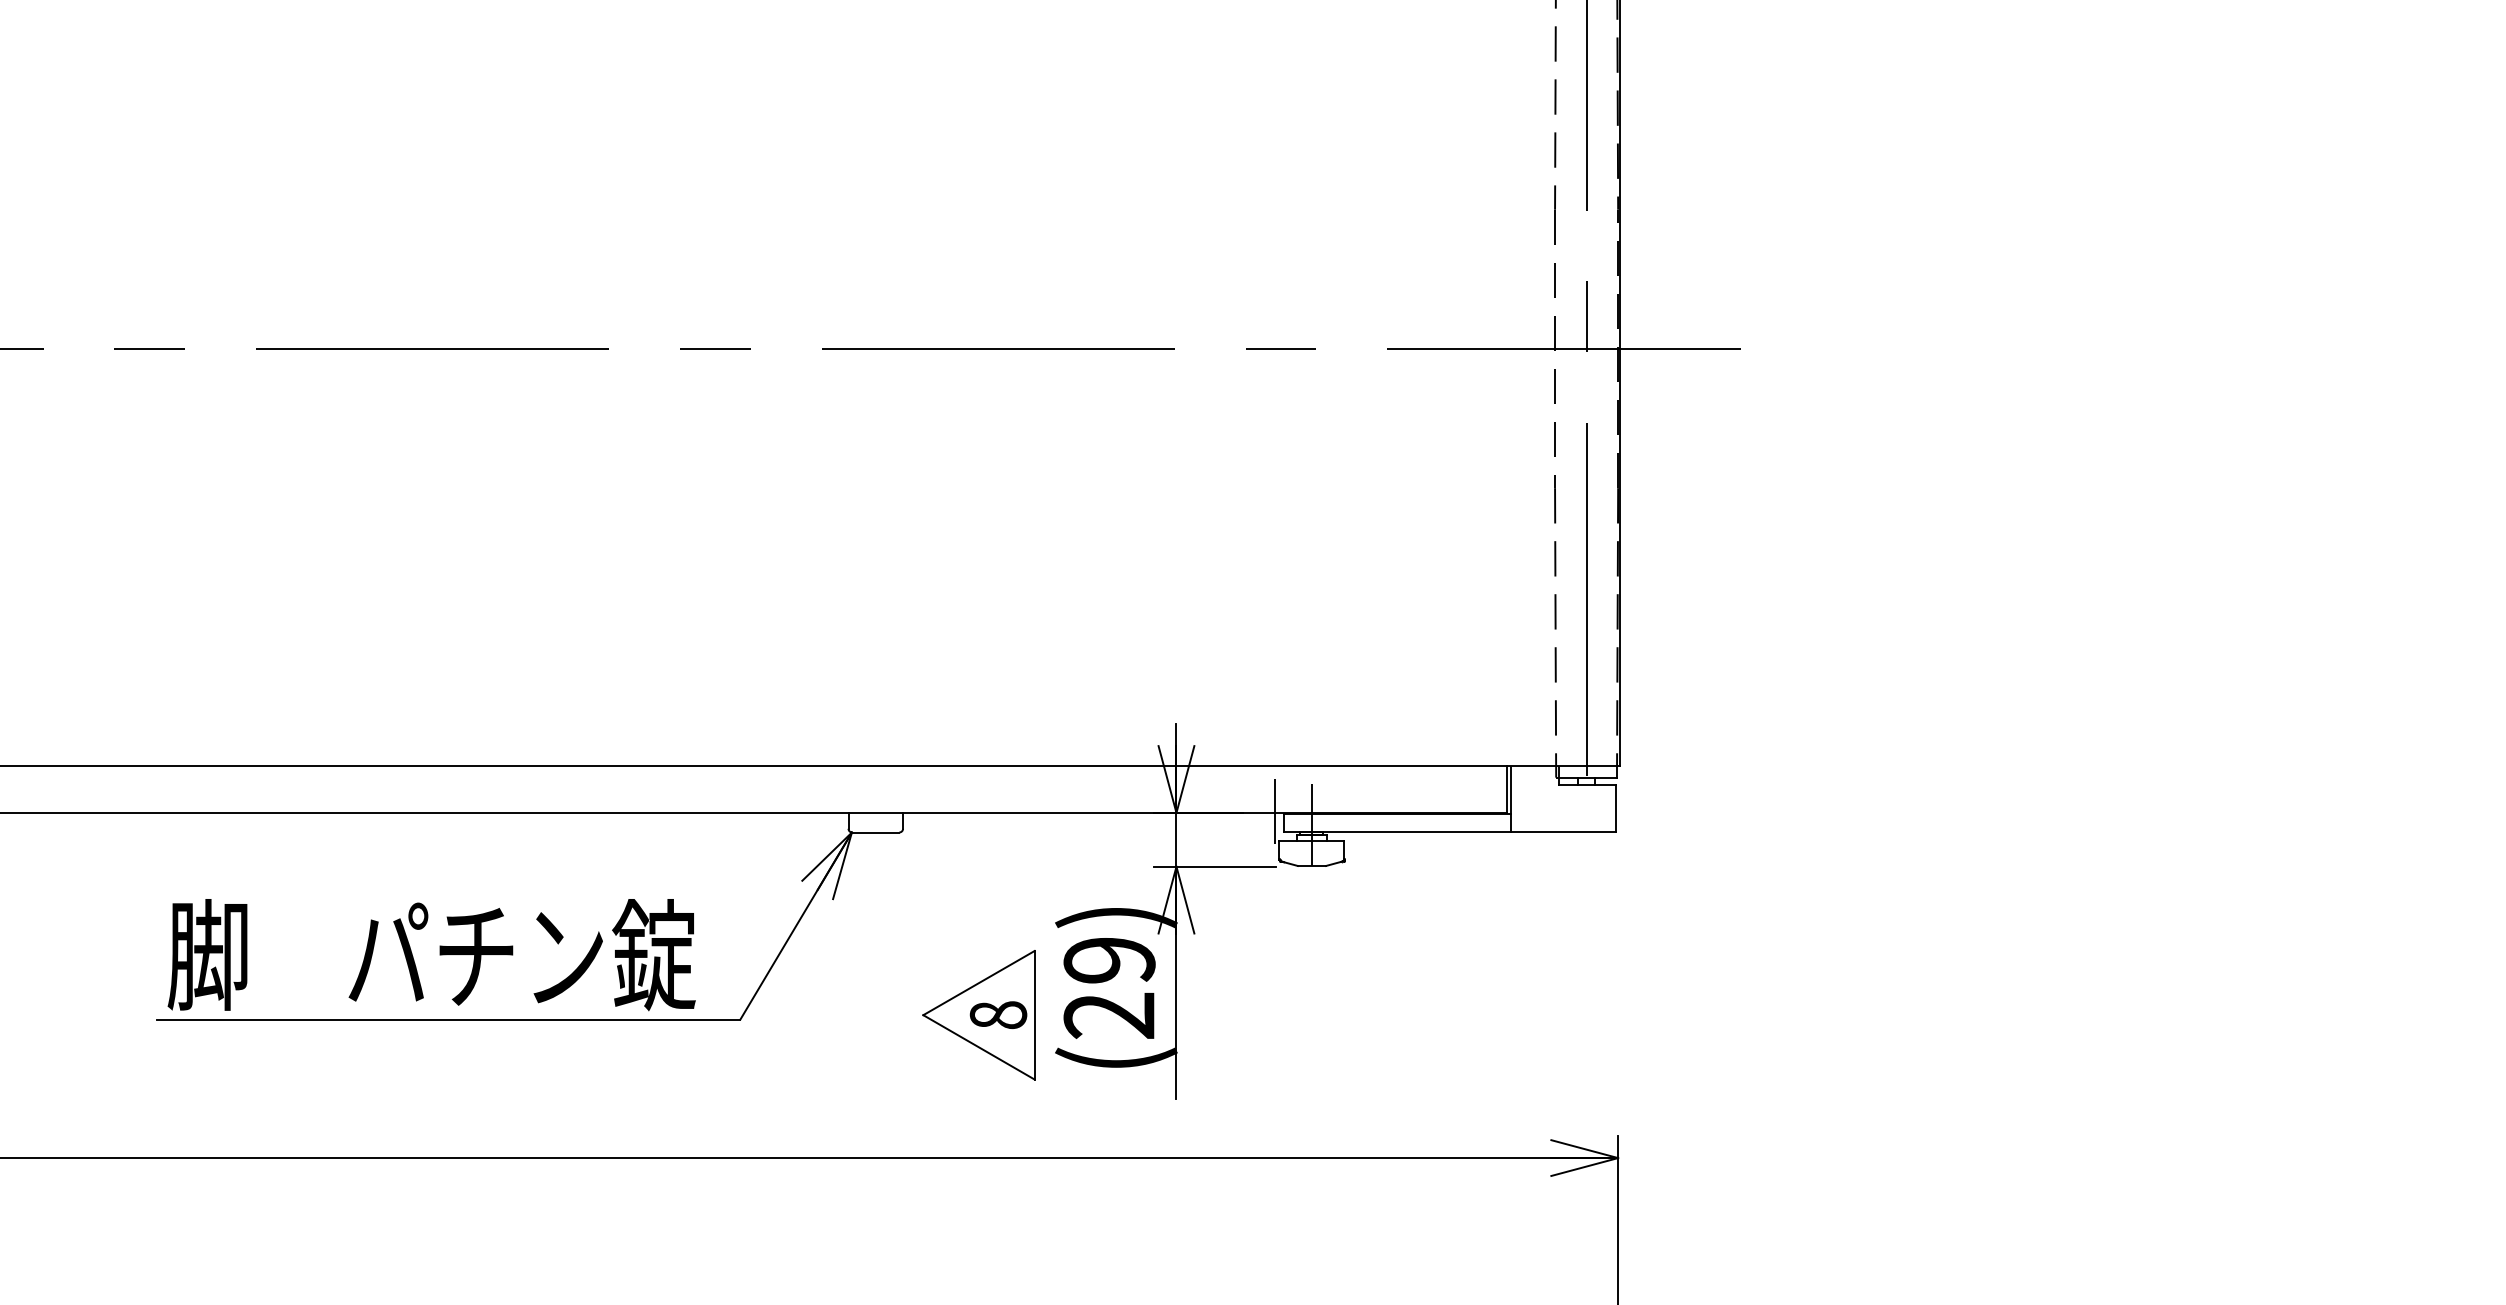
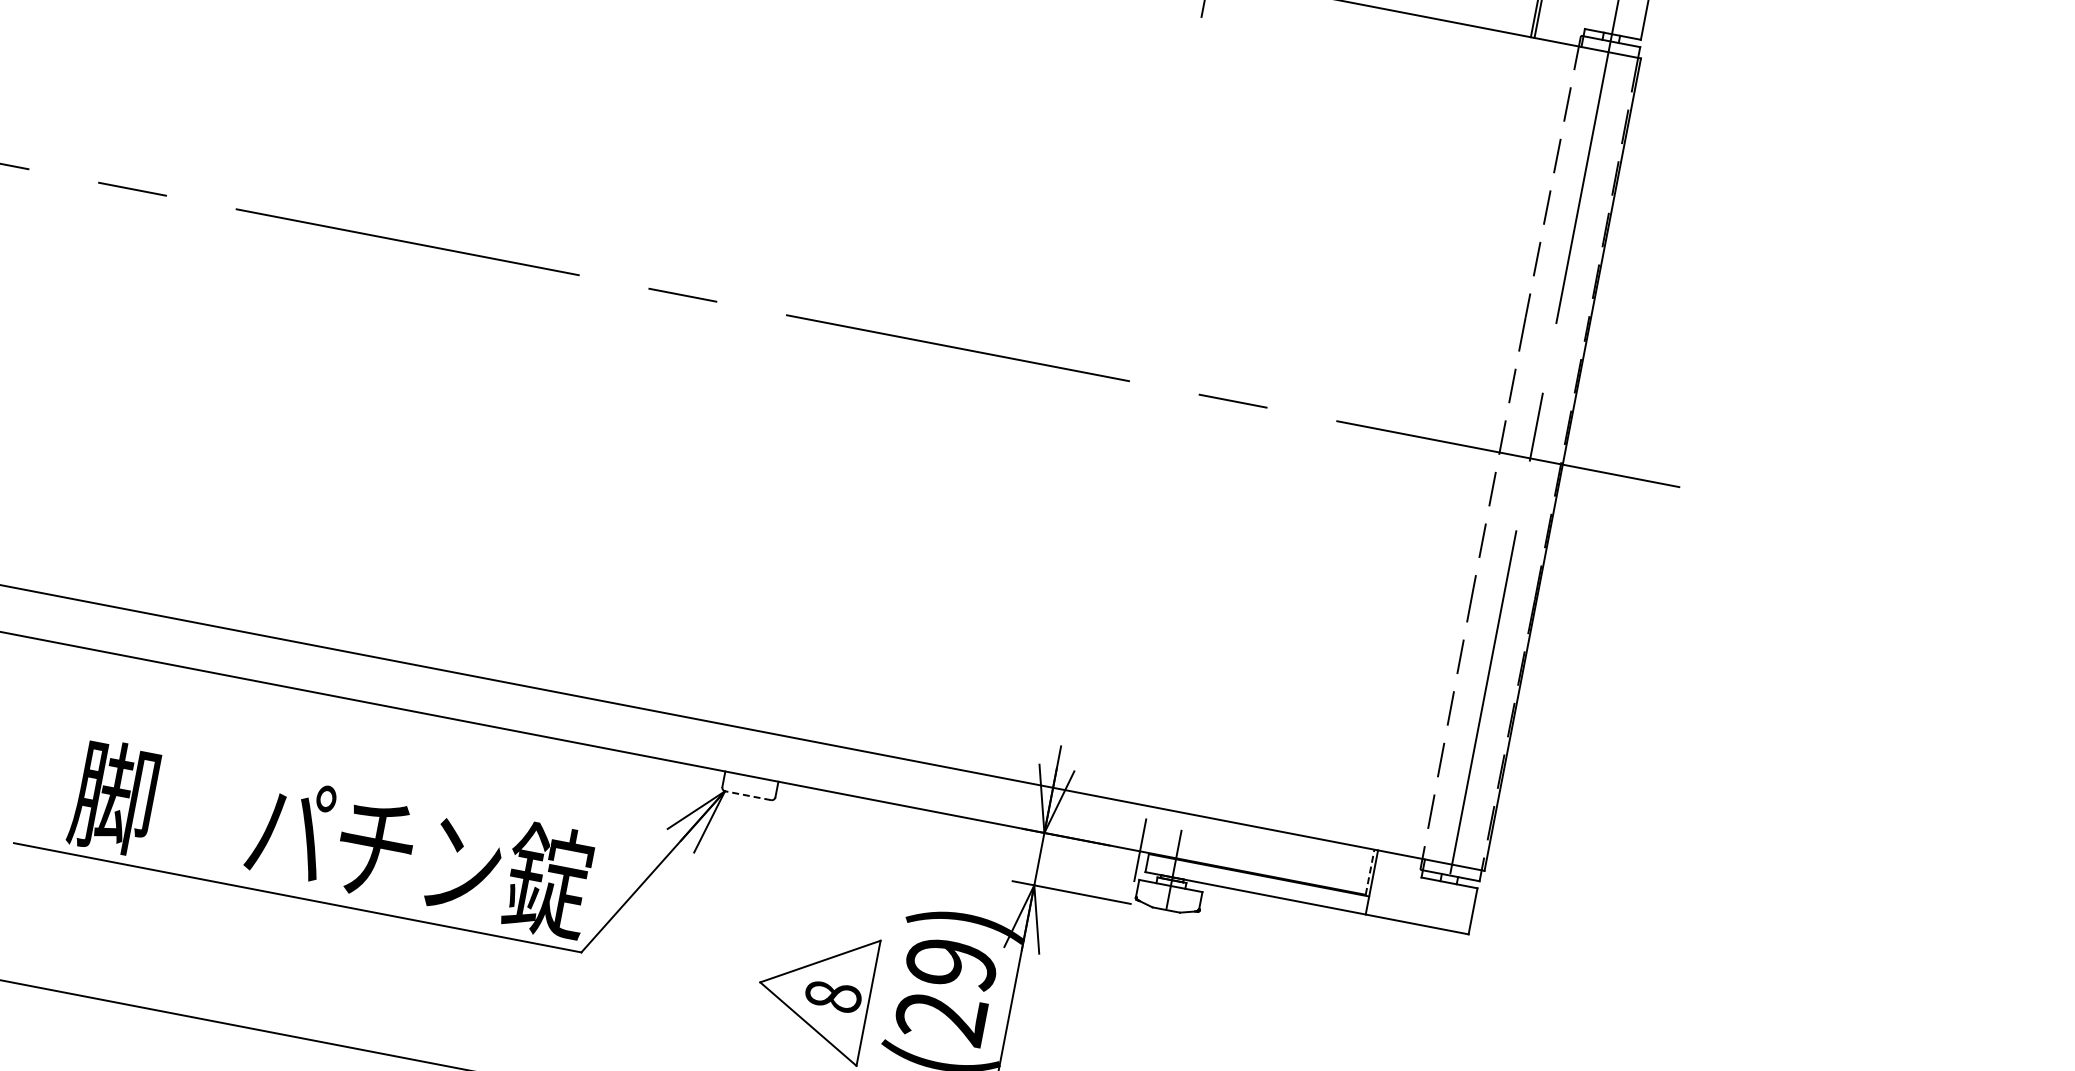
line: (1506, 789) -> (1369, 872), solid -> dashed
line: (875, 832) -> (747, 795), solid -> dashed
text: (431, 955) -> (331, 839), moved

